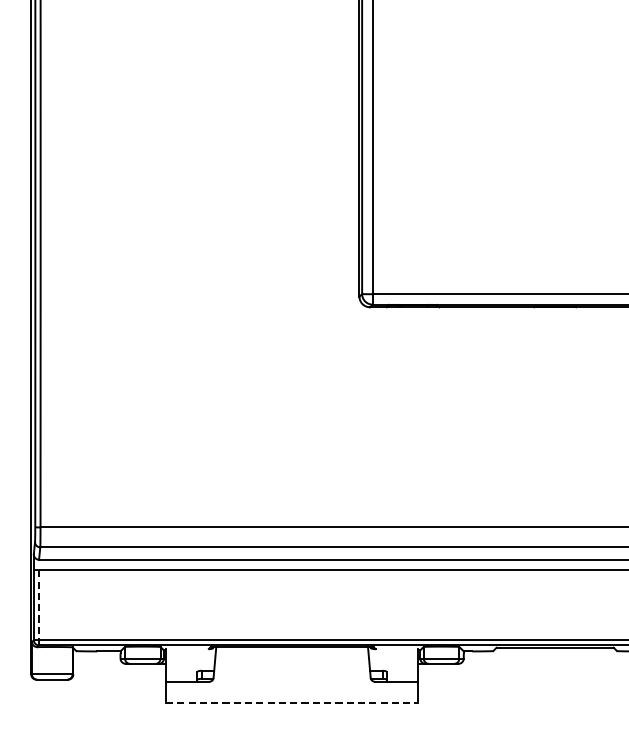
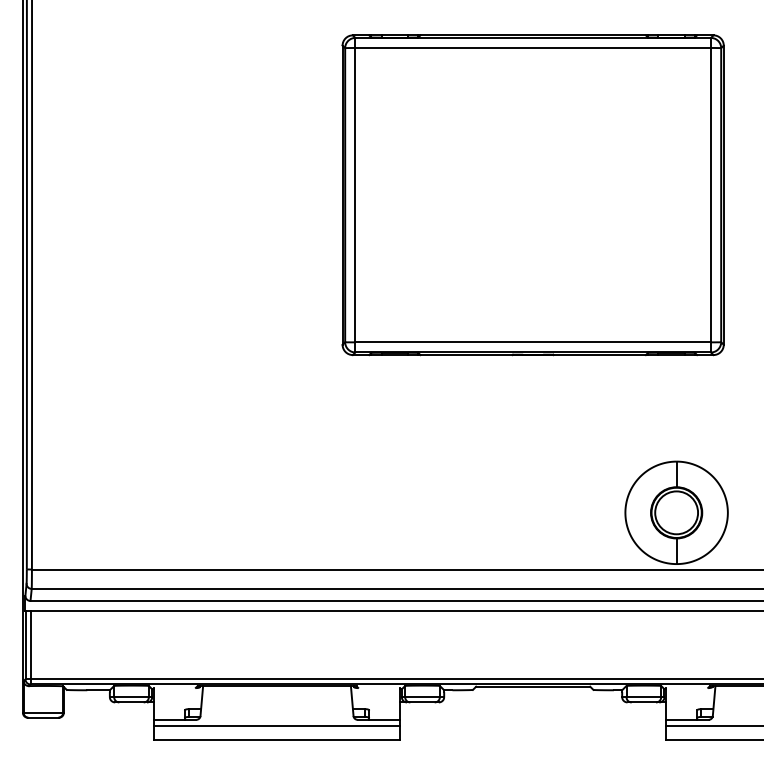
line: (39, 607) -> (30, 647), dashed -> solid
line: (291, 687) -> (276, 725), added
line: (292, 702) -> (277, 740), dashed -> solid

